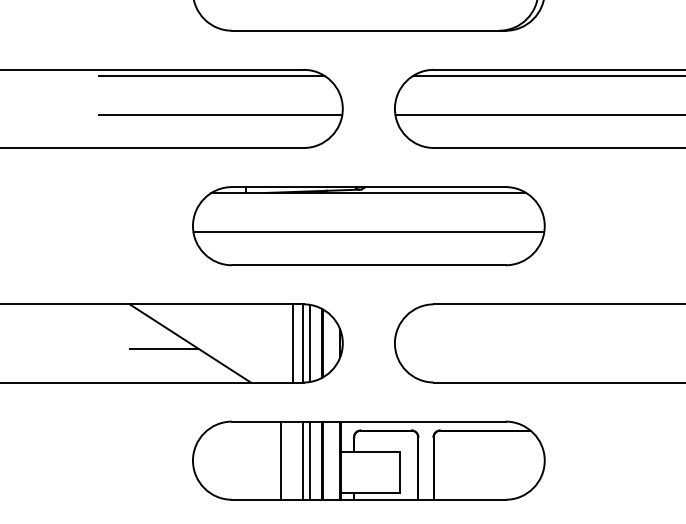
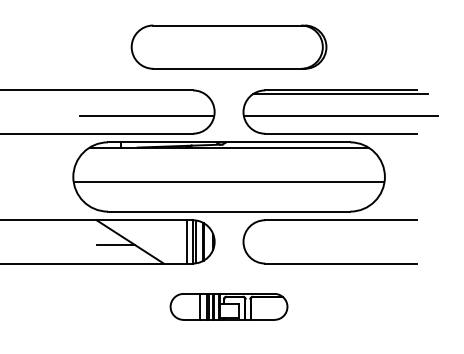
line: (210, 75) -> (141, 93), removed
part: (367, 225) -> (228, 176), size x1.6
part: (367, 460) -> (228, 306), size x0.6

